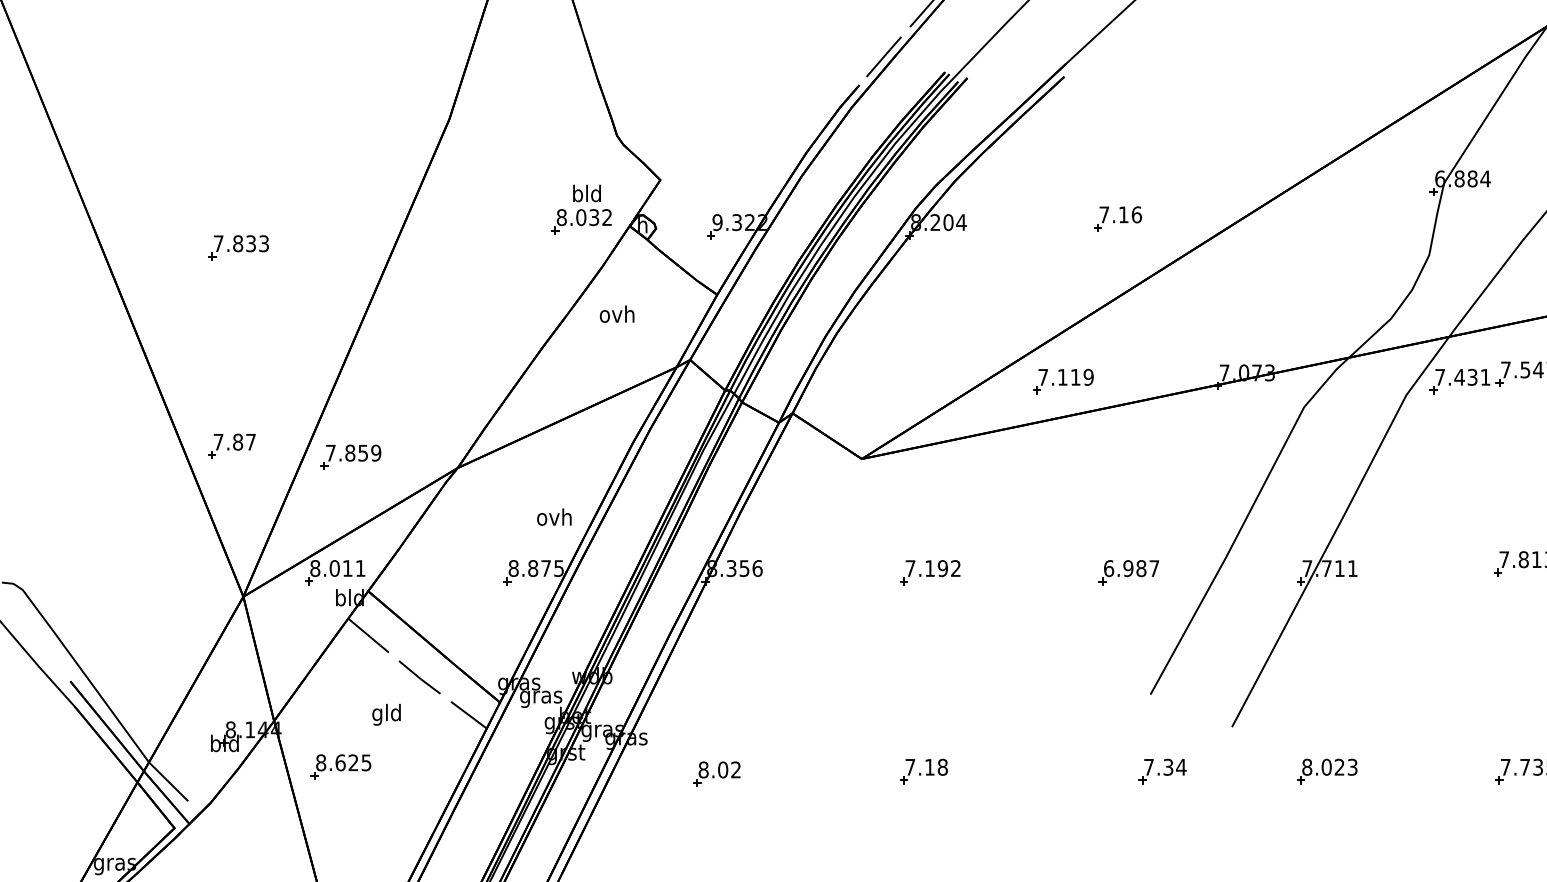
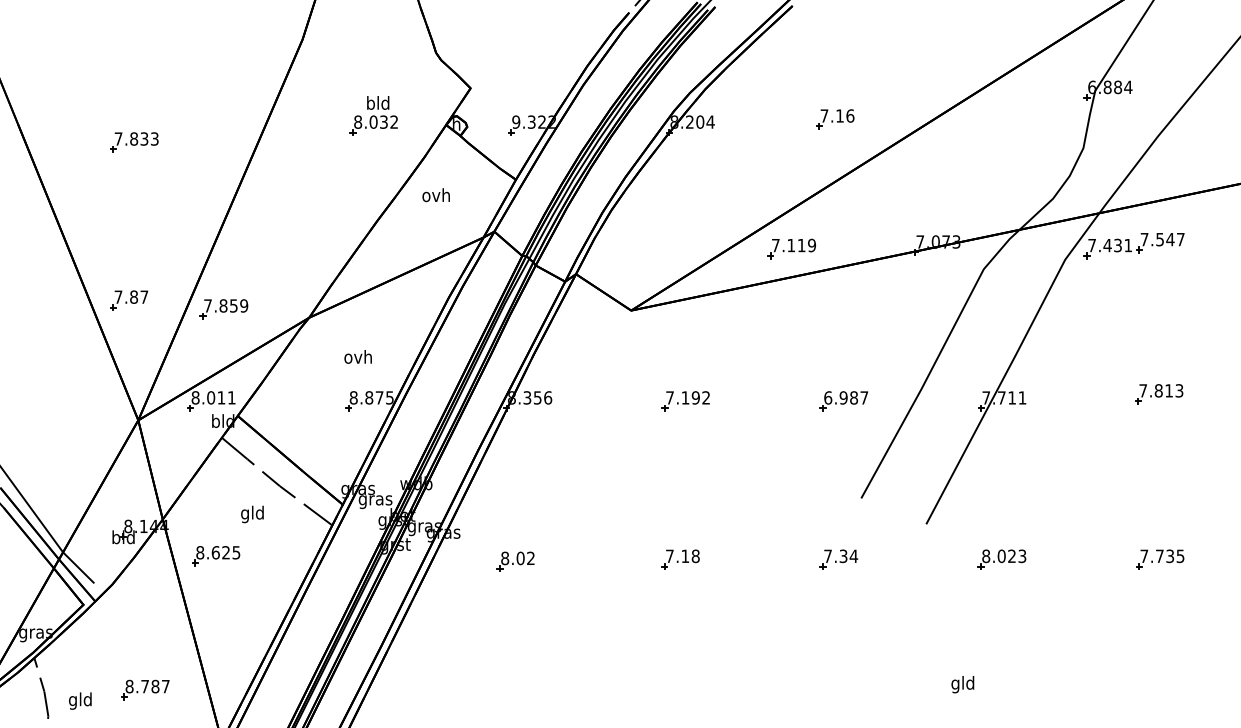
part: (581, 209) -> (373, 115), moved
text: (553, 516) -> (357, 356), moved
part: (1162, 771) -> (838, 559), moved

